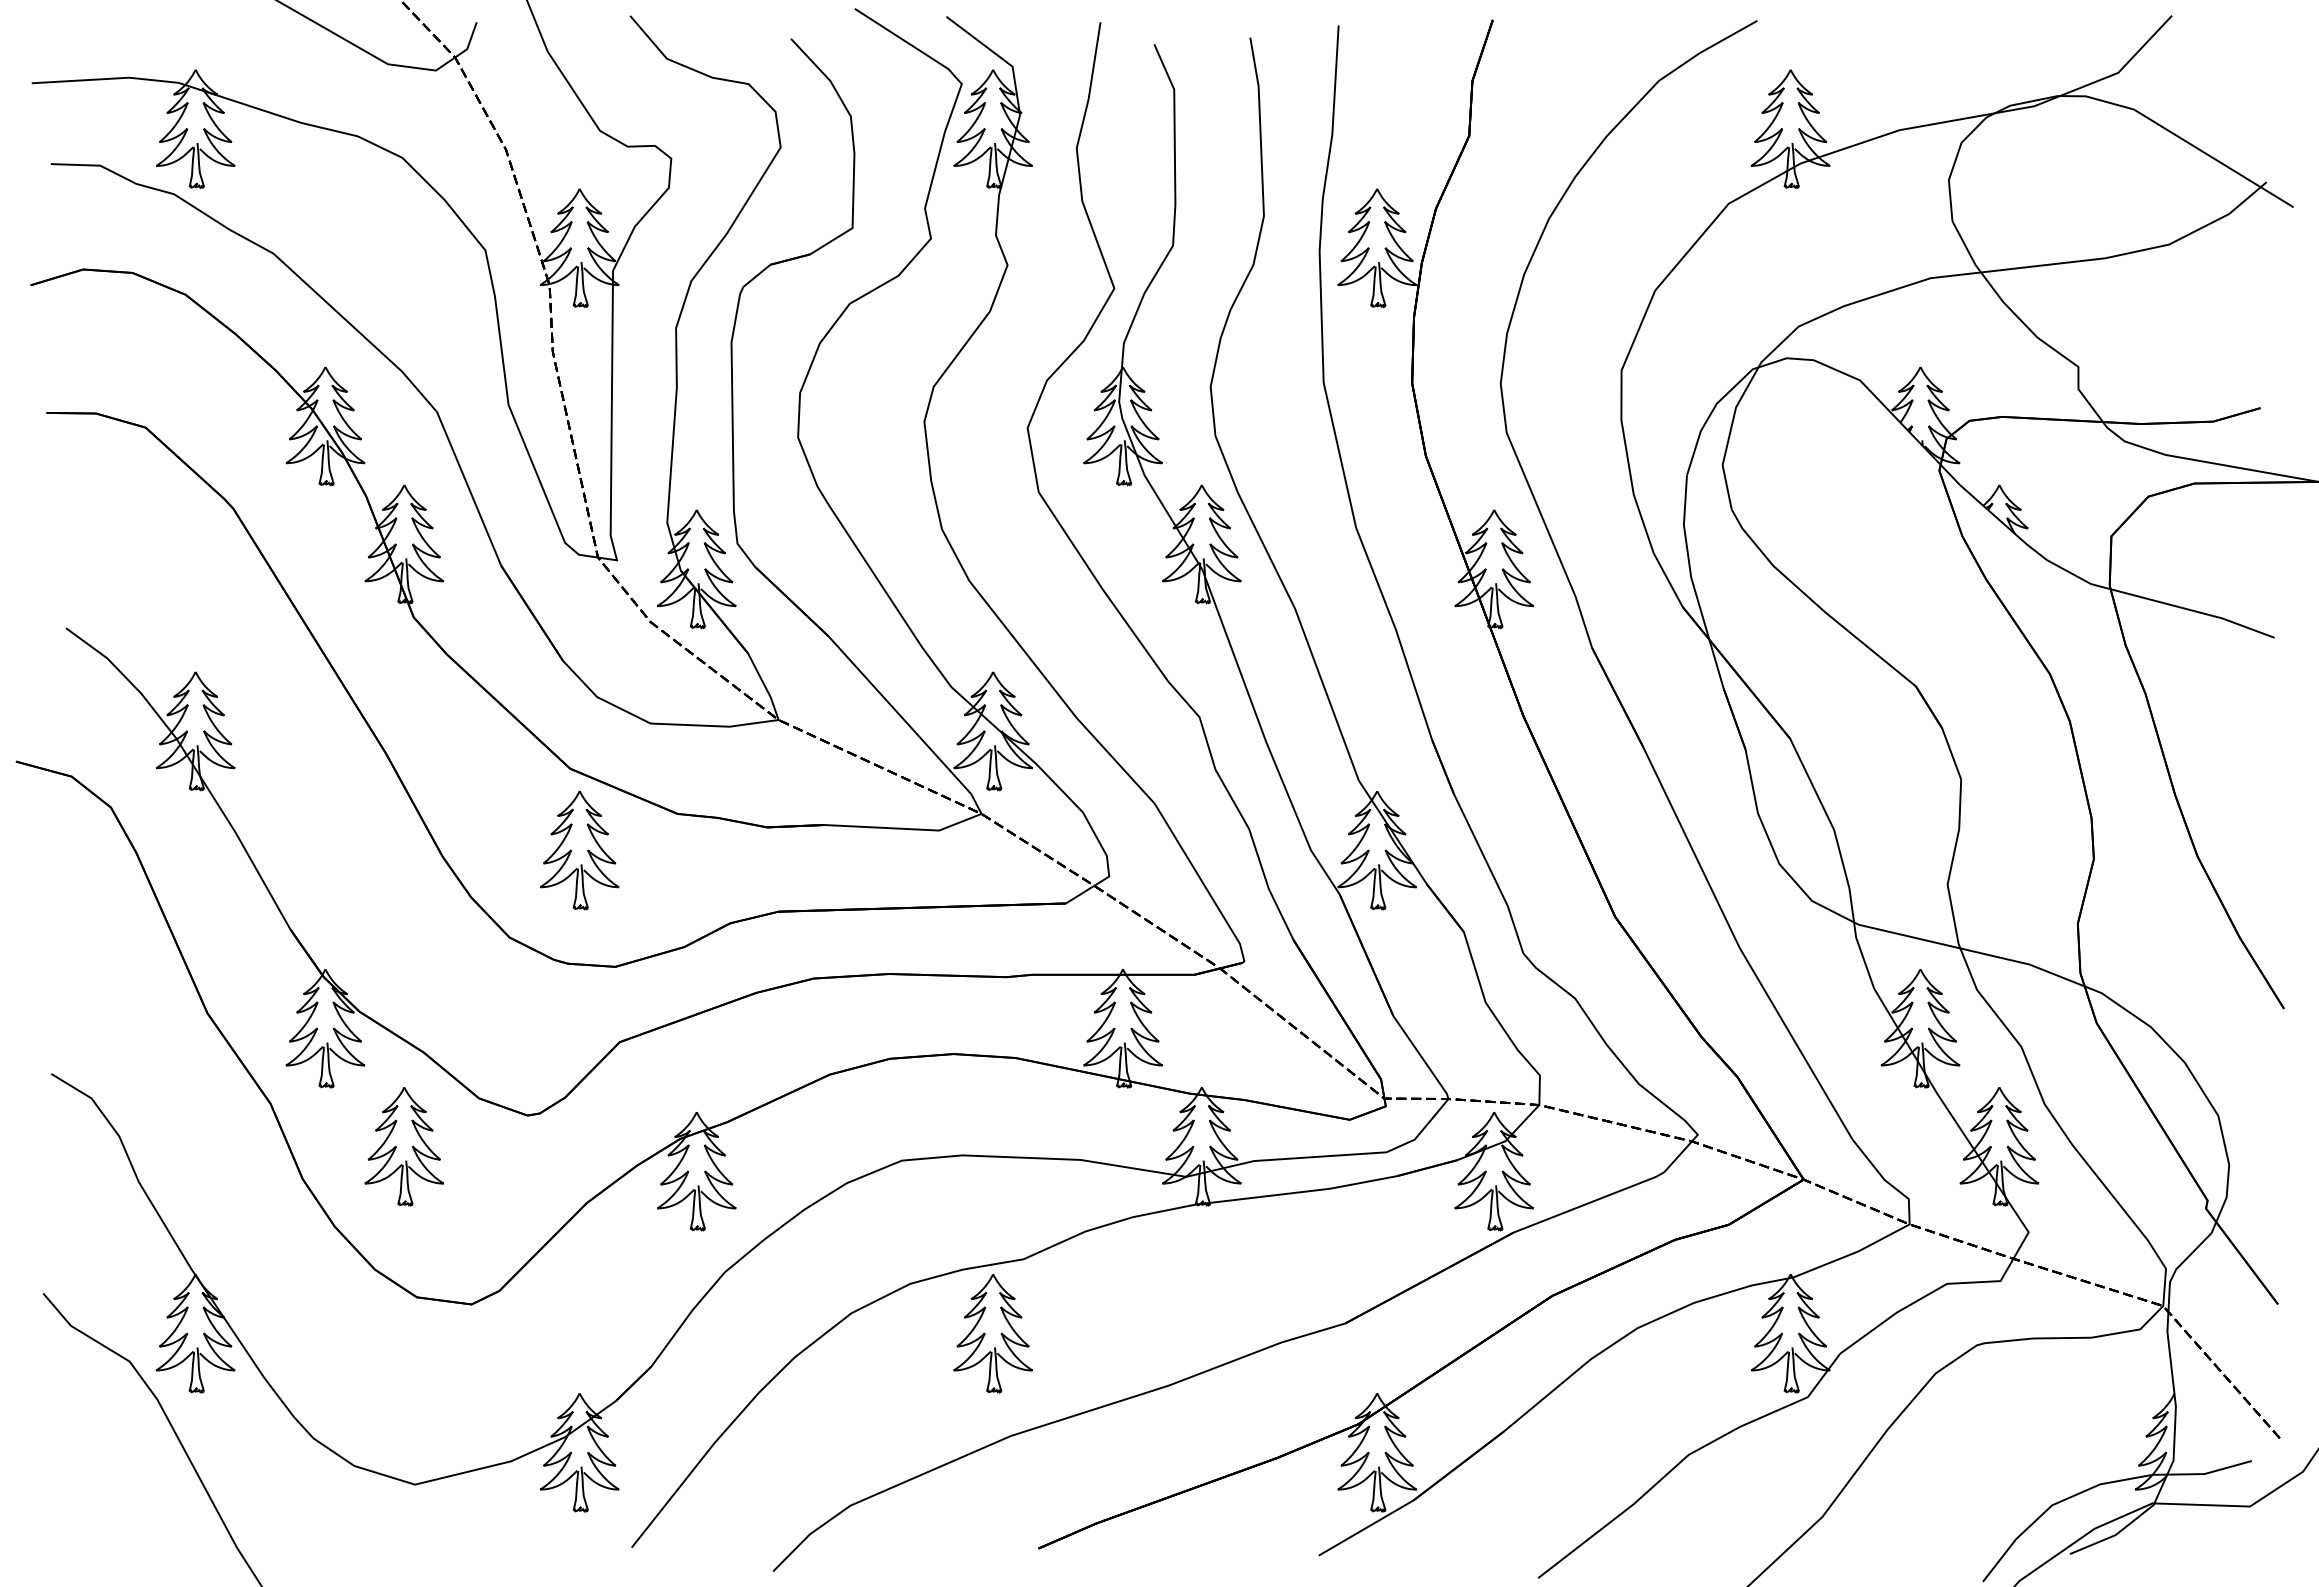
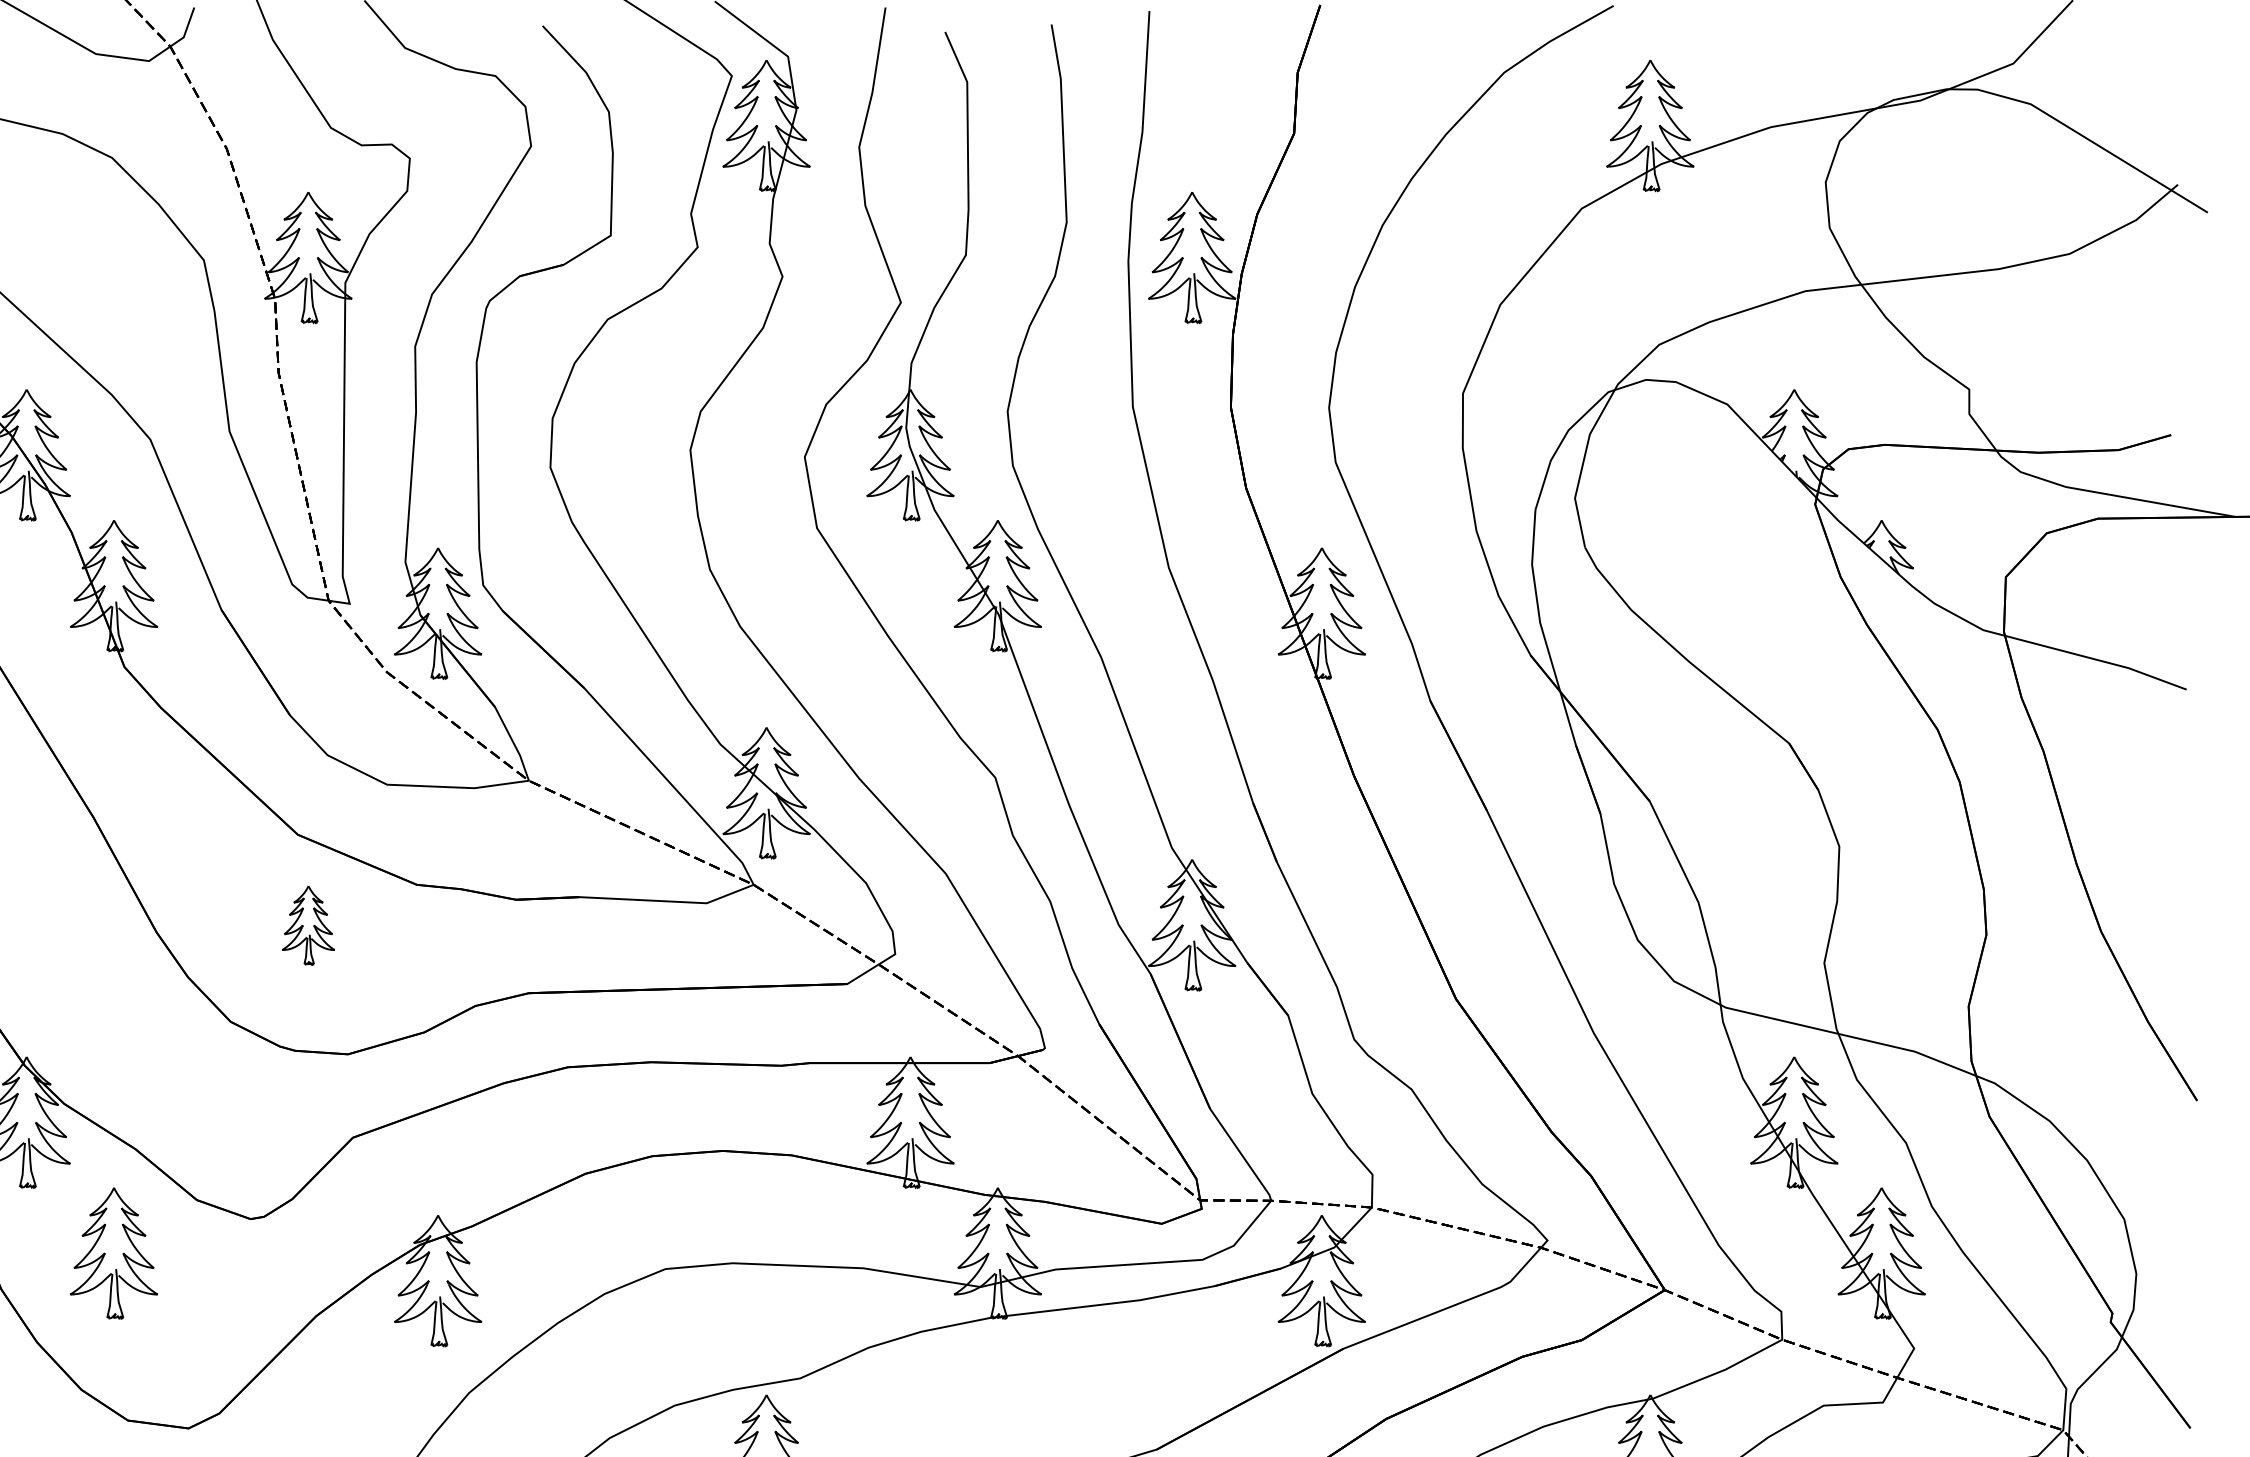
part: (579, 850) -> (308, 925), size x0.6

